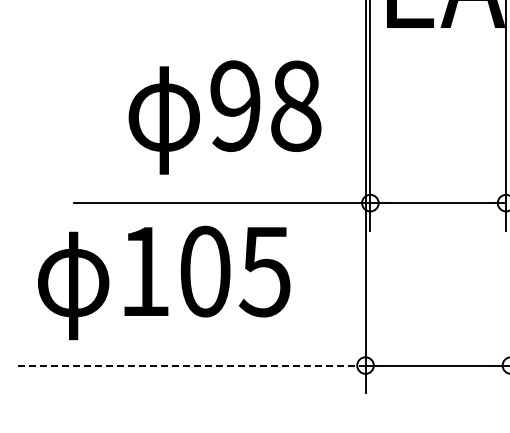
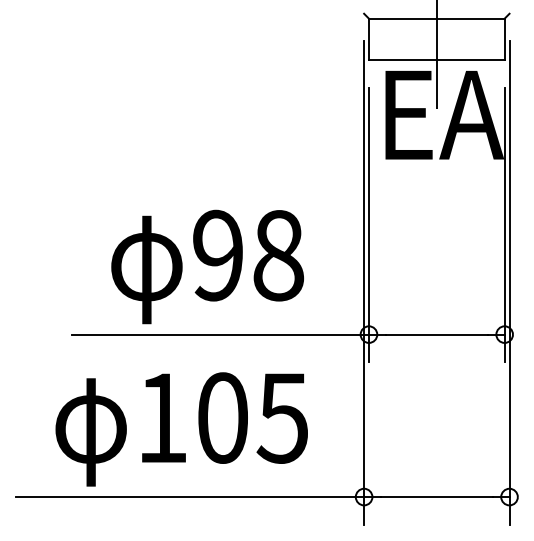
text: (224, 117) -> (207, 266), moved
text: (163, 283) -> (181, 429), moved
line: (191, 366) -> (190, 497), dashed -> solid

